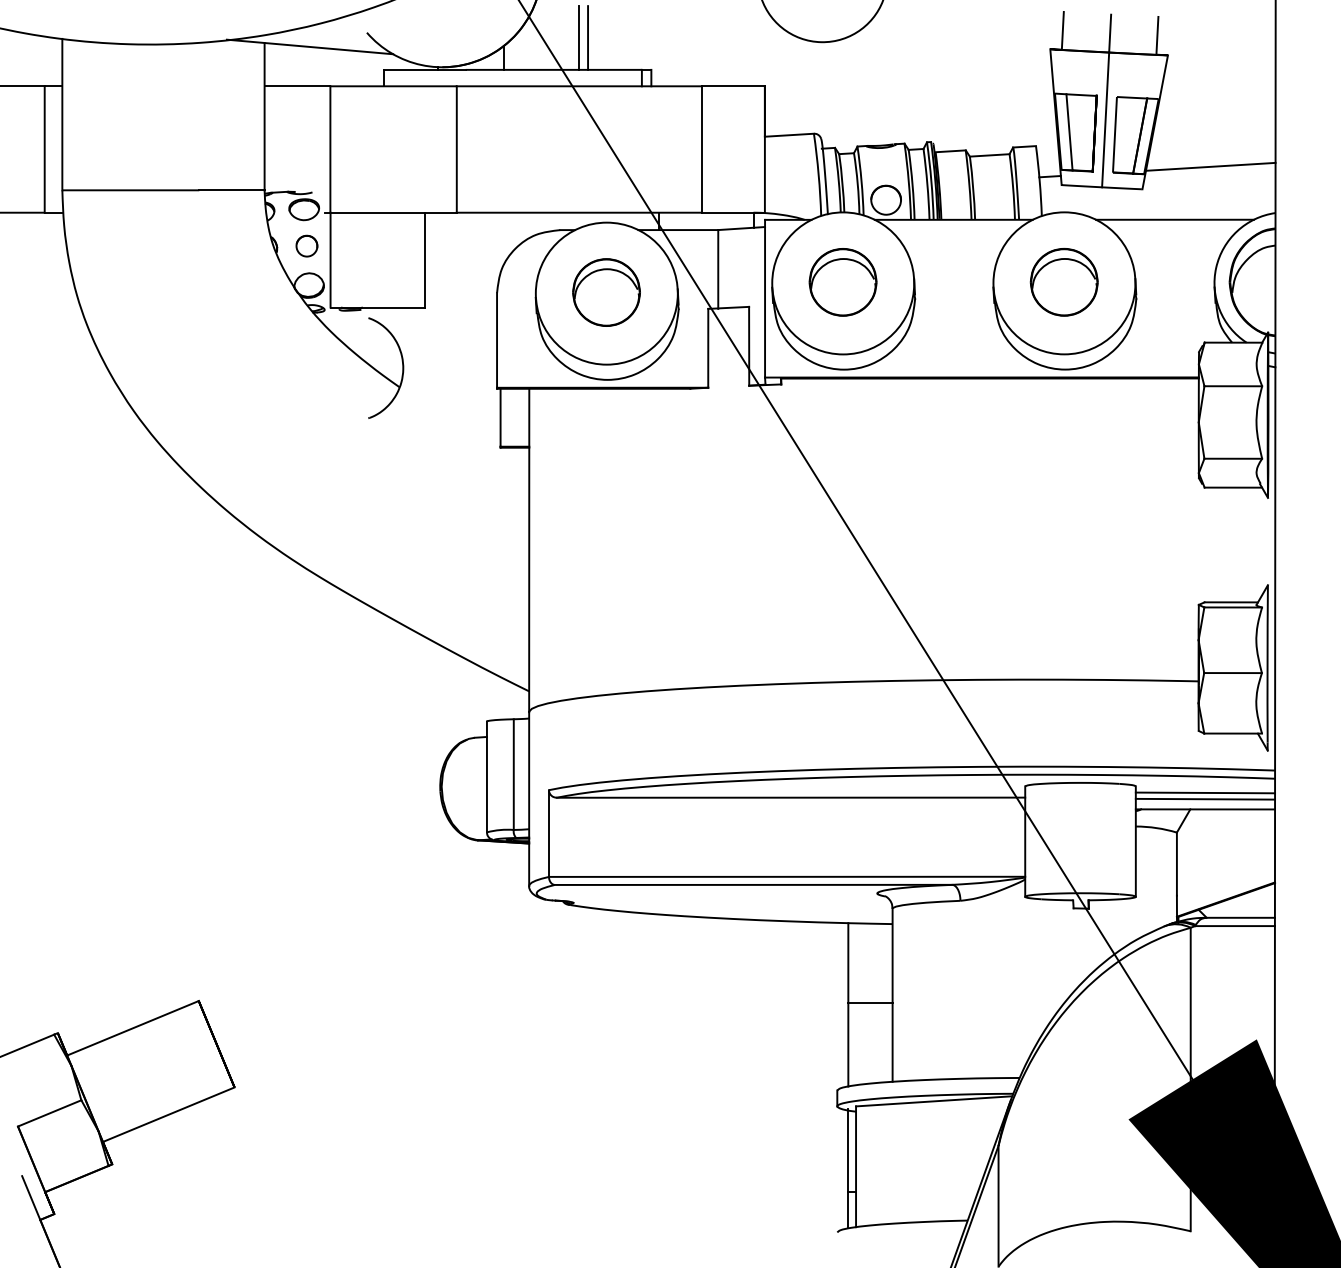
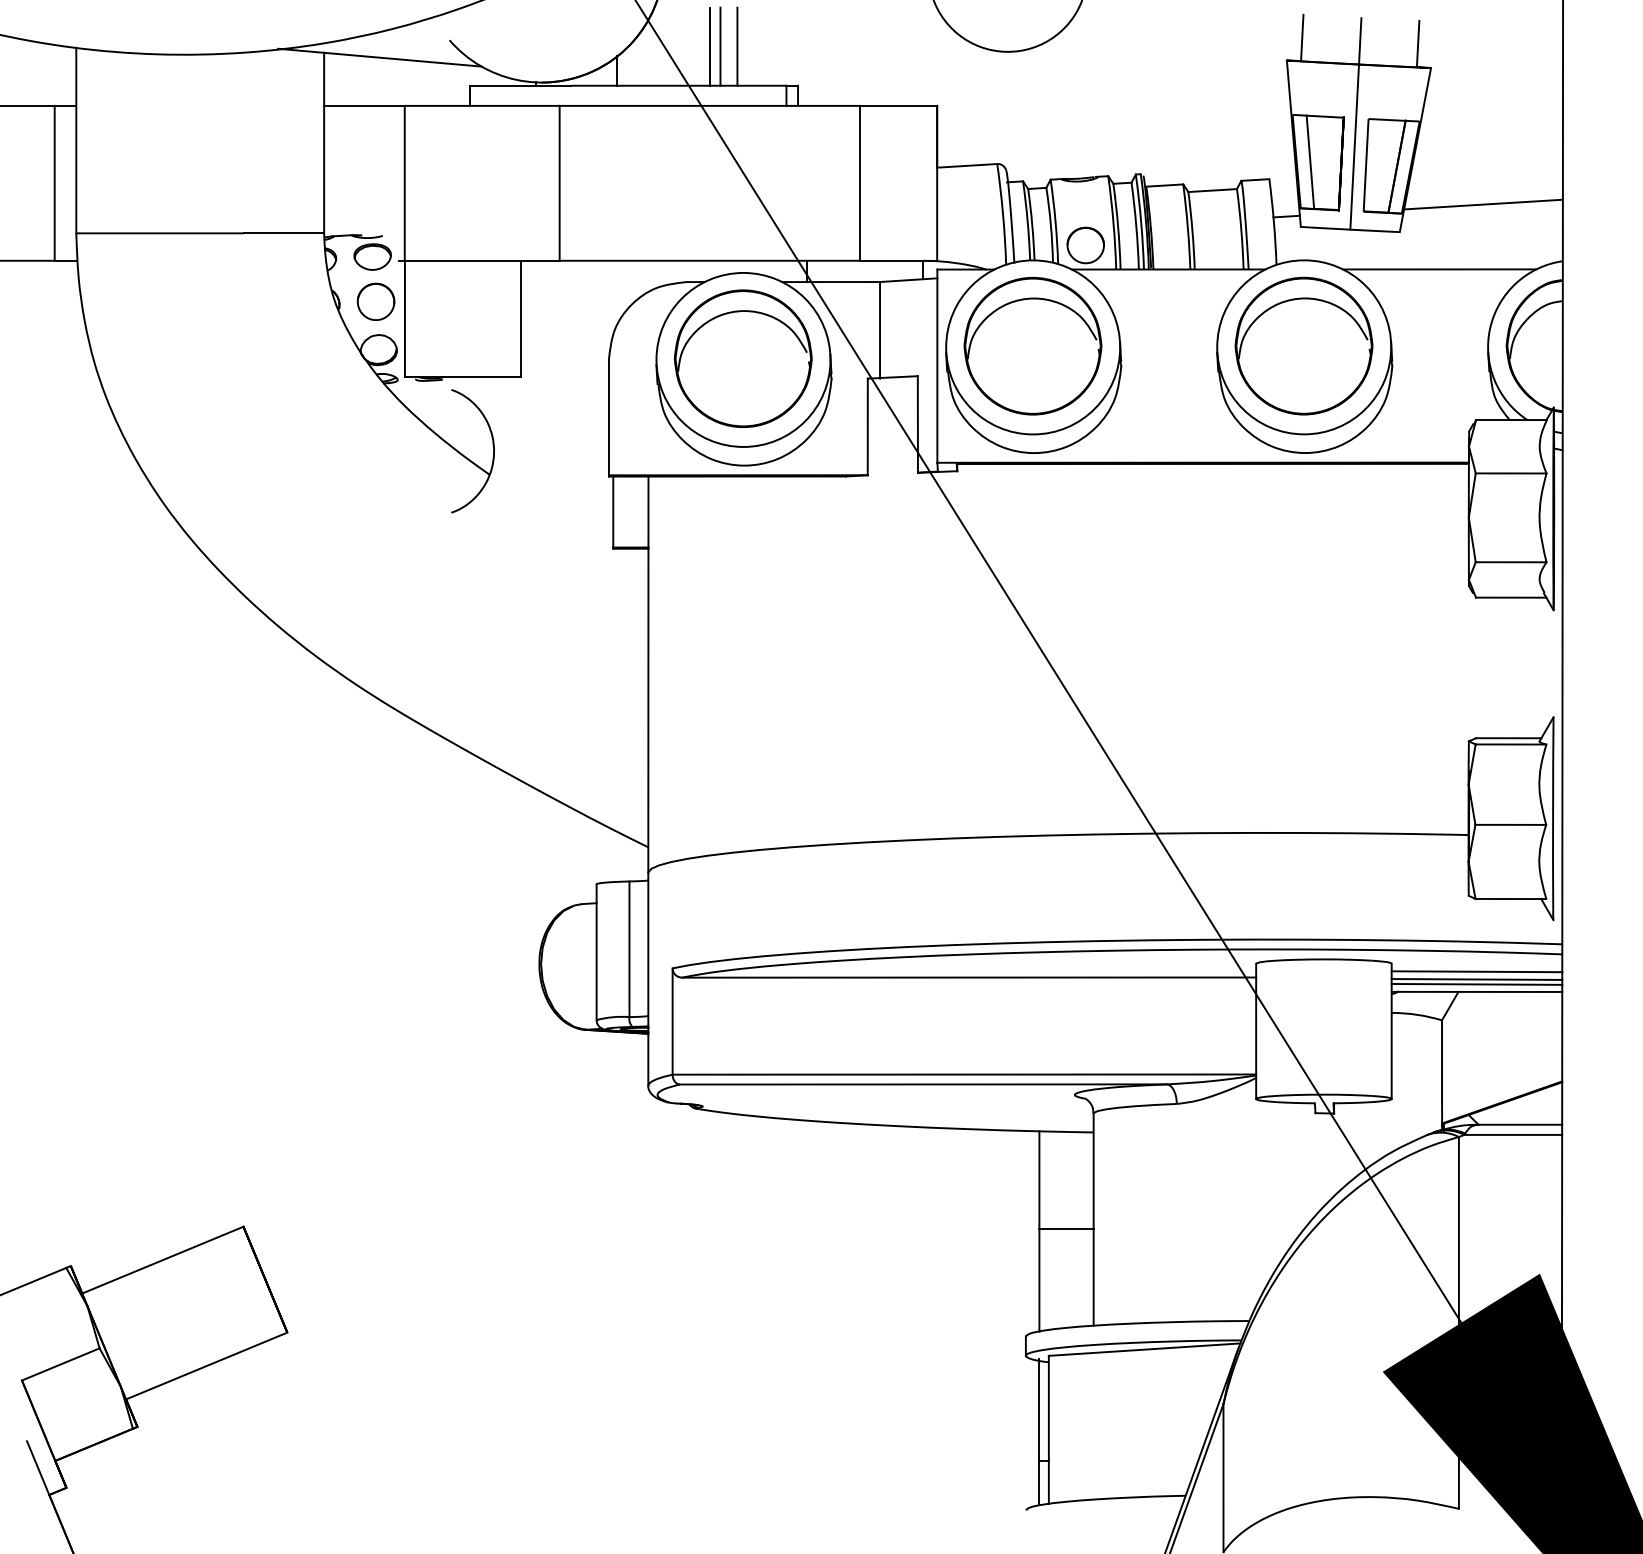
line: (601, 37) -> (737, 46), added
part: (306, 245) -> (375, 301), size x1.43
part: (842, 281) -> (1032, 345), size x1.67
part: (1063, 281) -> (1303, 345), size x1.67
part: (606, 292) -> (742, 358), size x1.67
line: (1205, 802) -> (1476, 983), added

